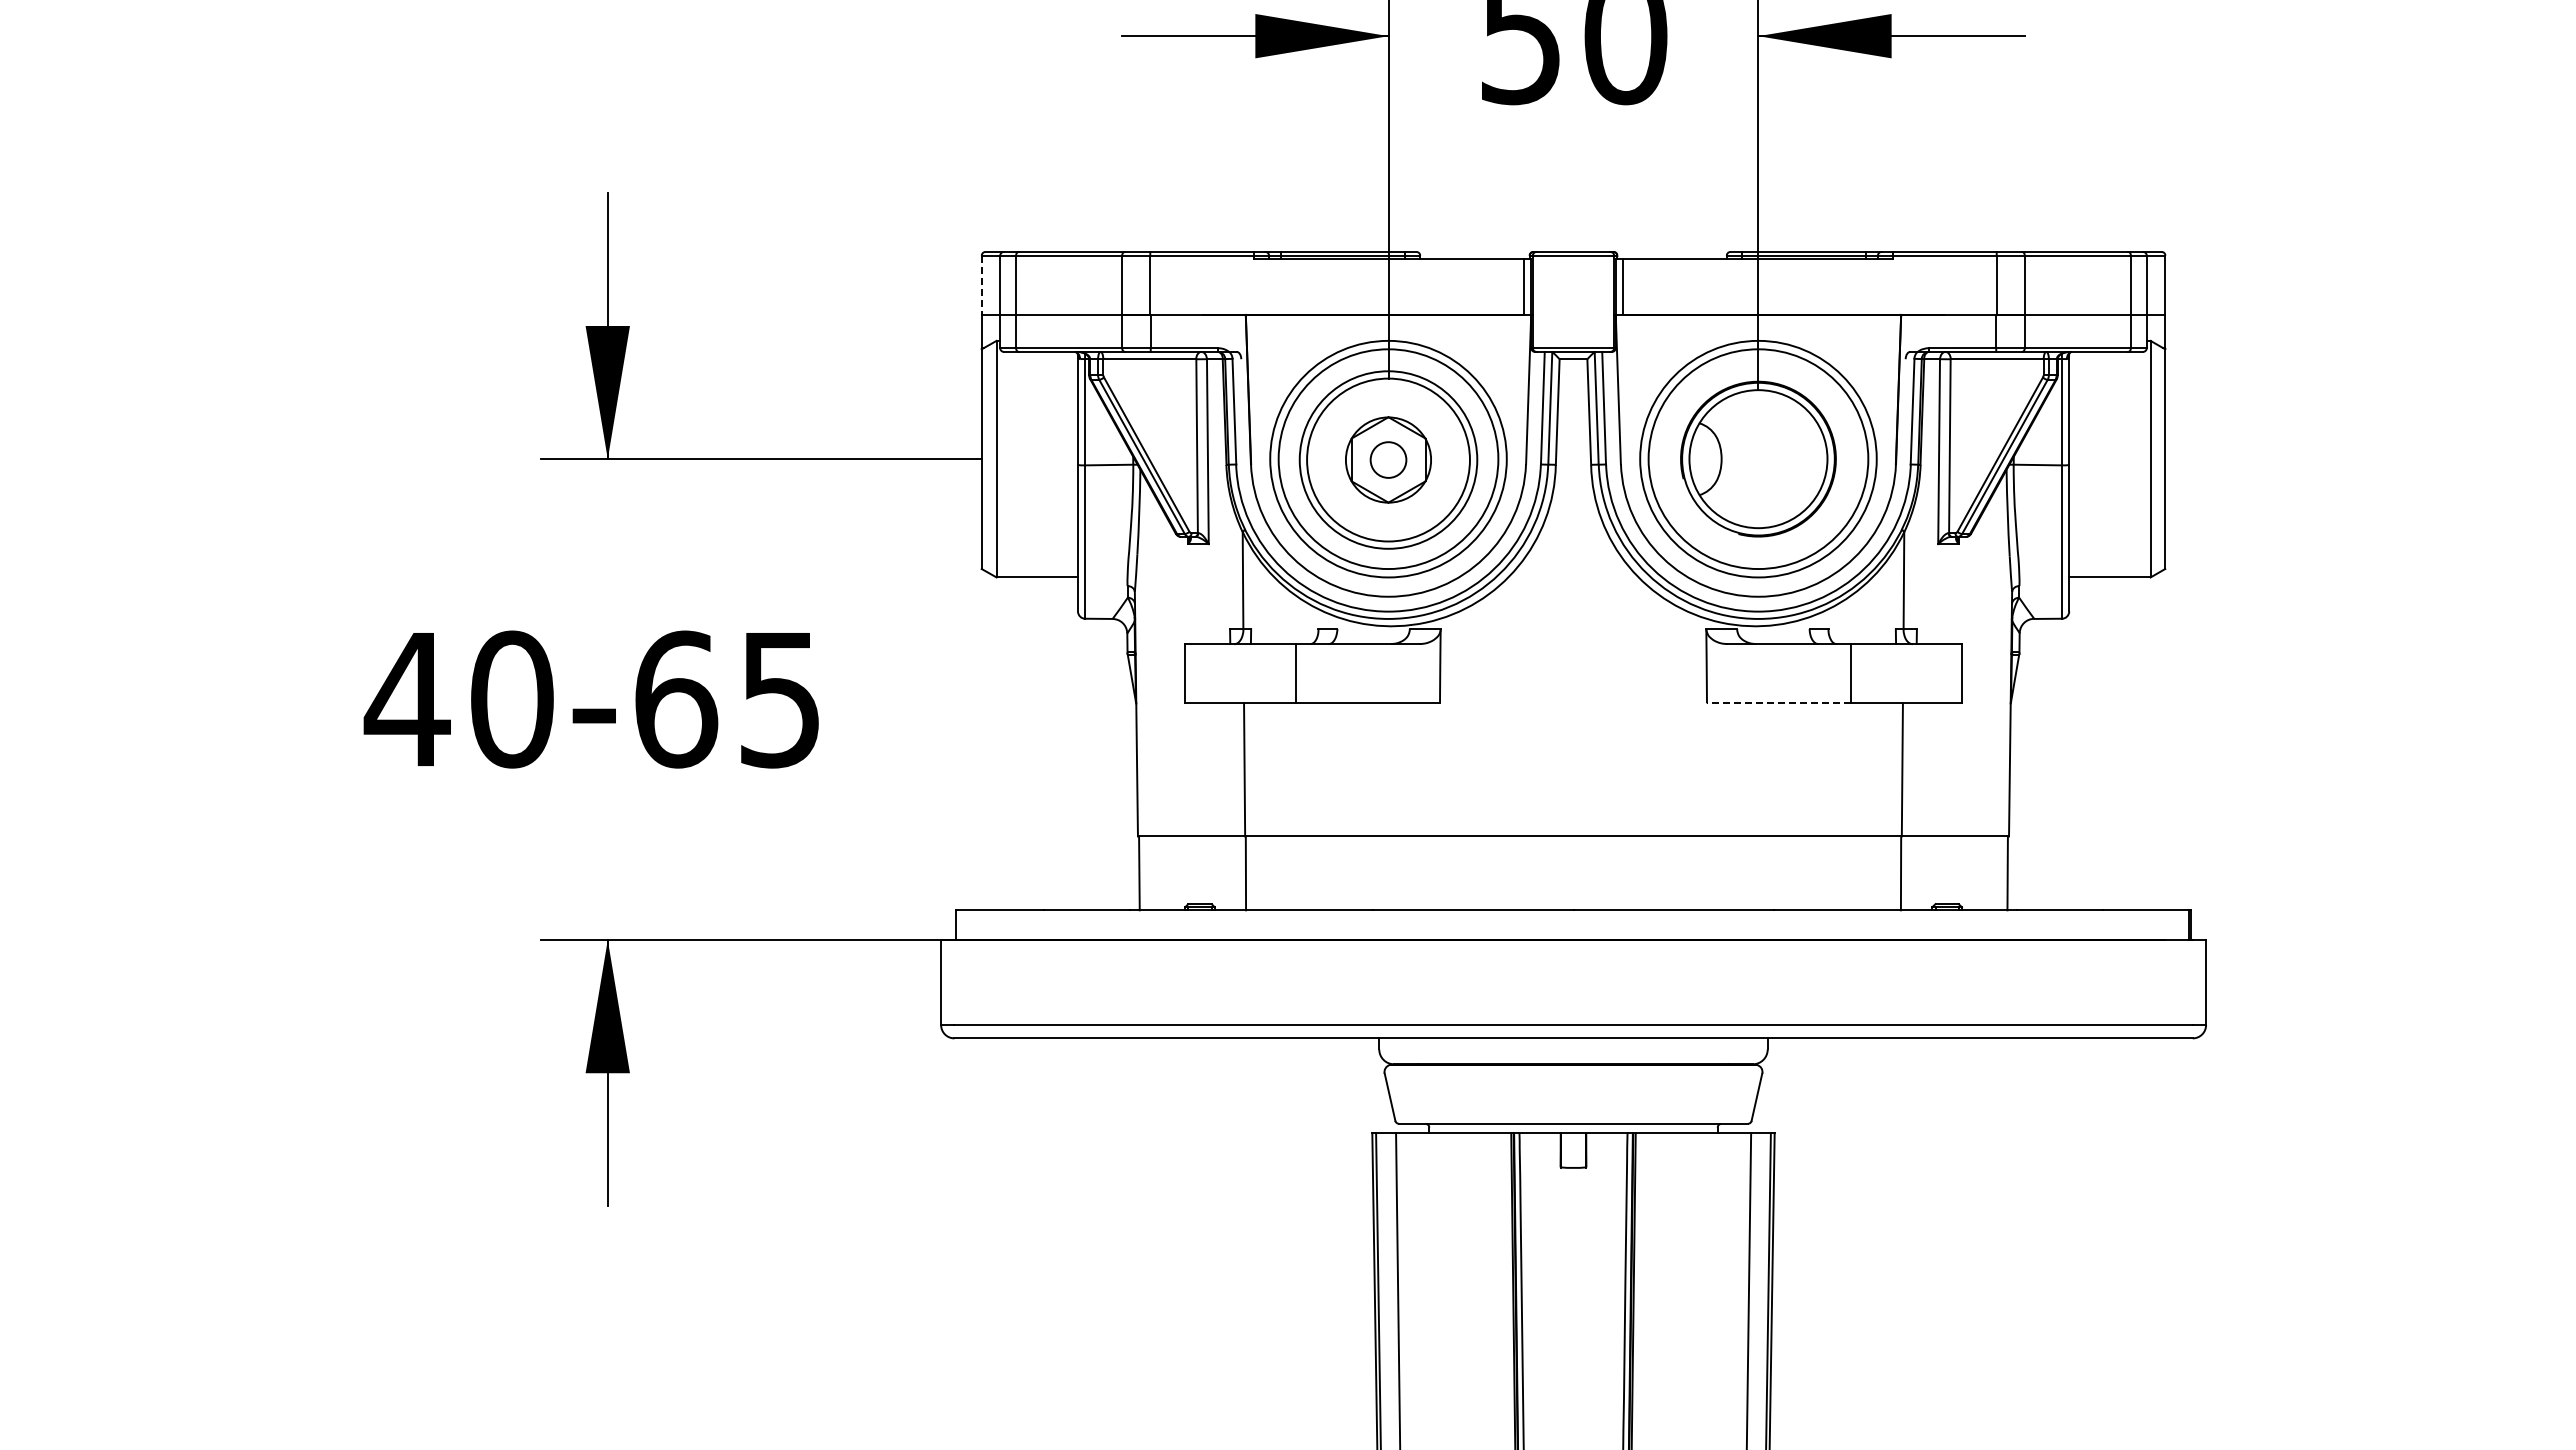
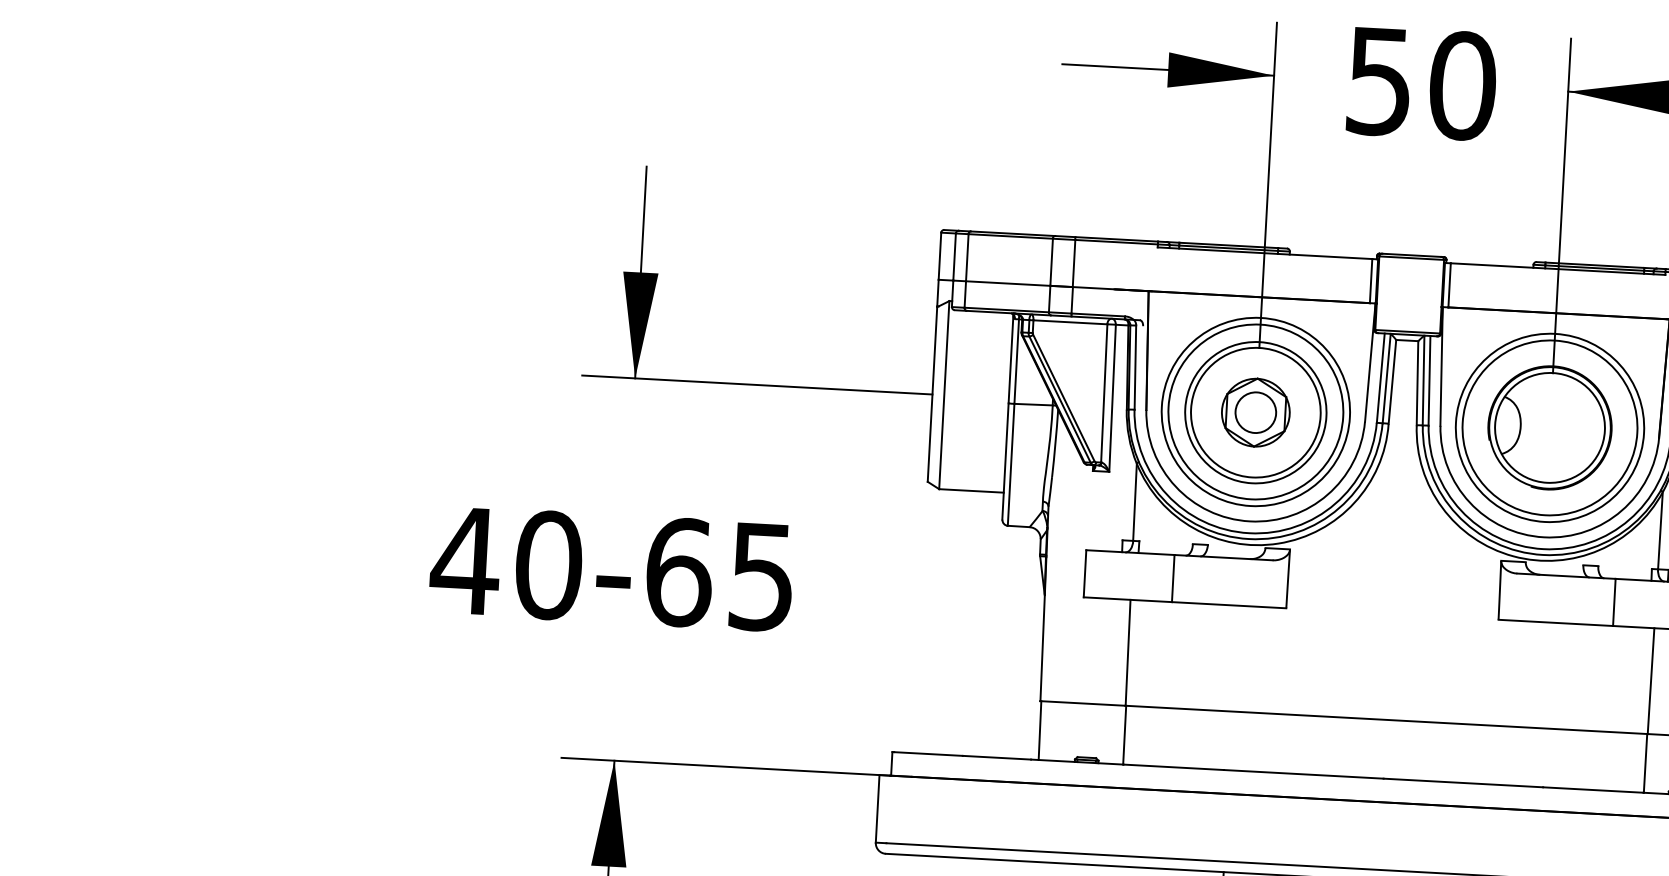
line: (981, 285) -> (939, 256), dashed -> solid
circle: (1388, 459) -> (1255, 412), size x1.43
line: (1778, 703) -> (1555, 623), dashed -> solid

